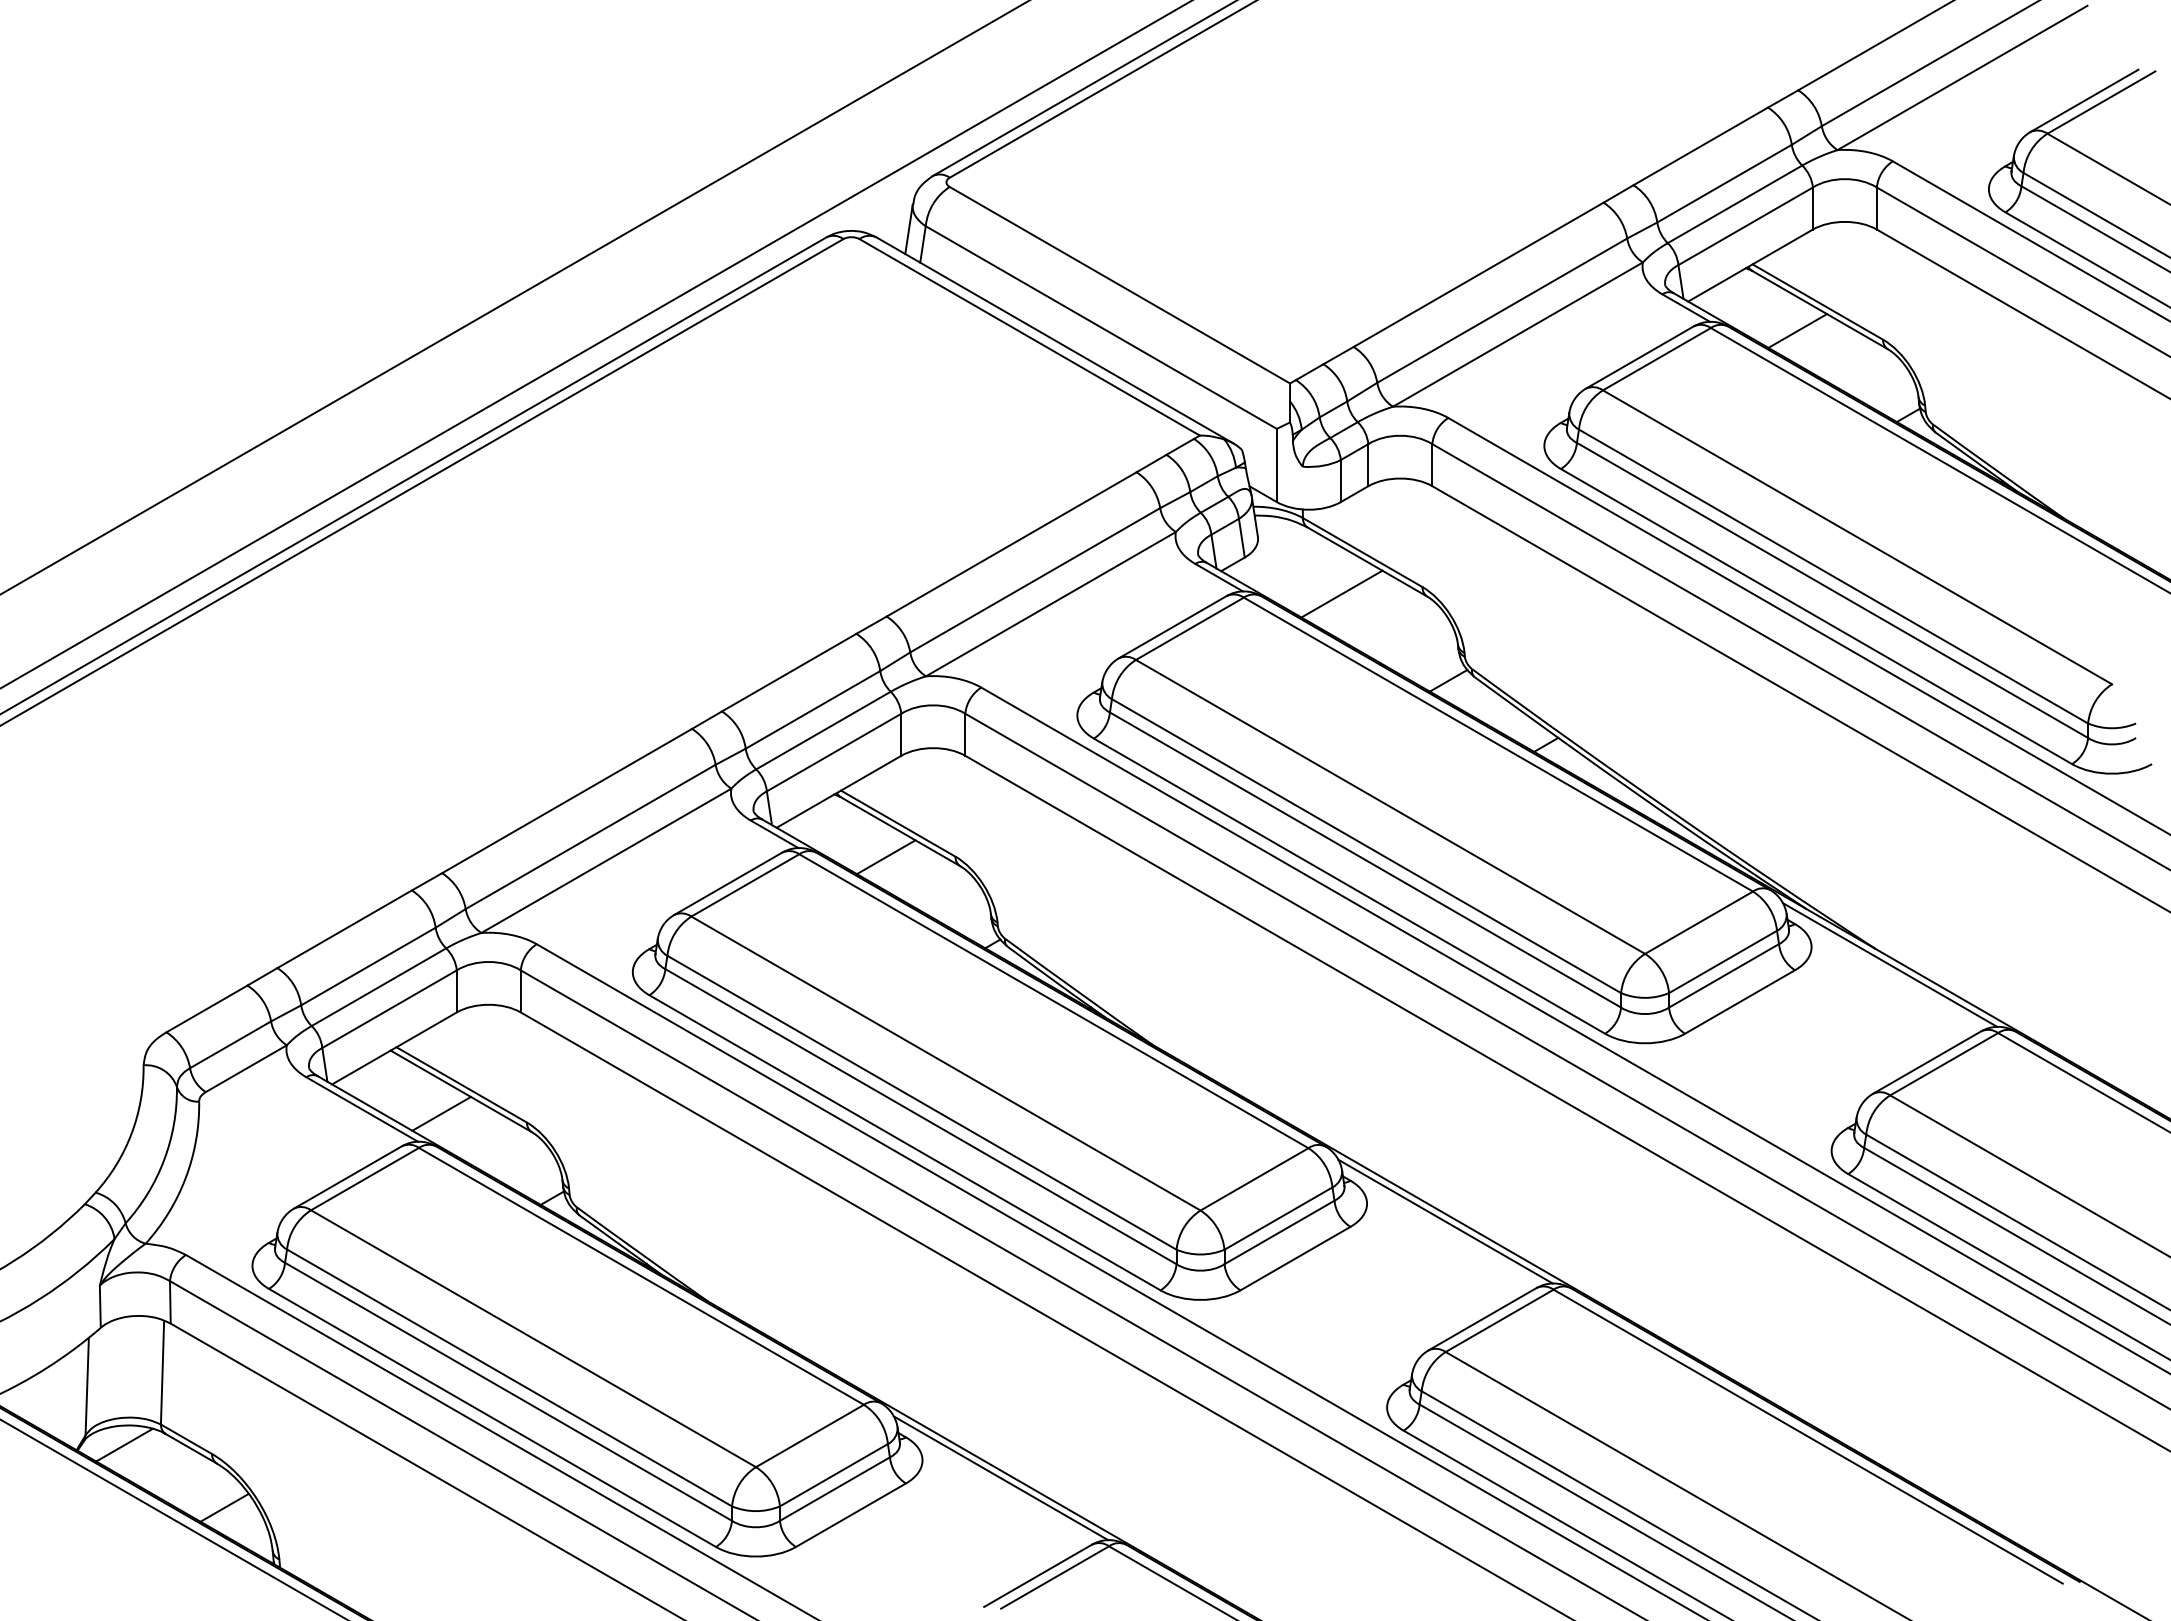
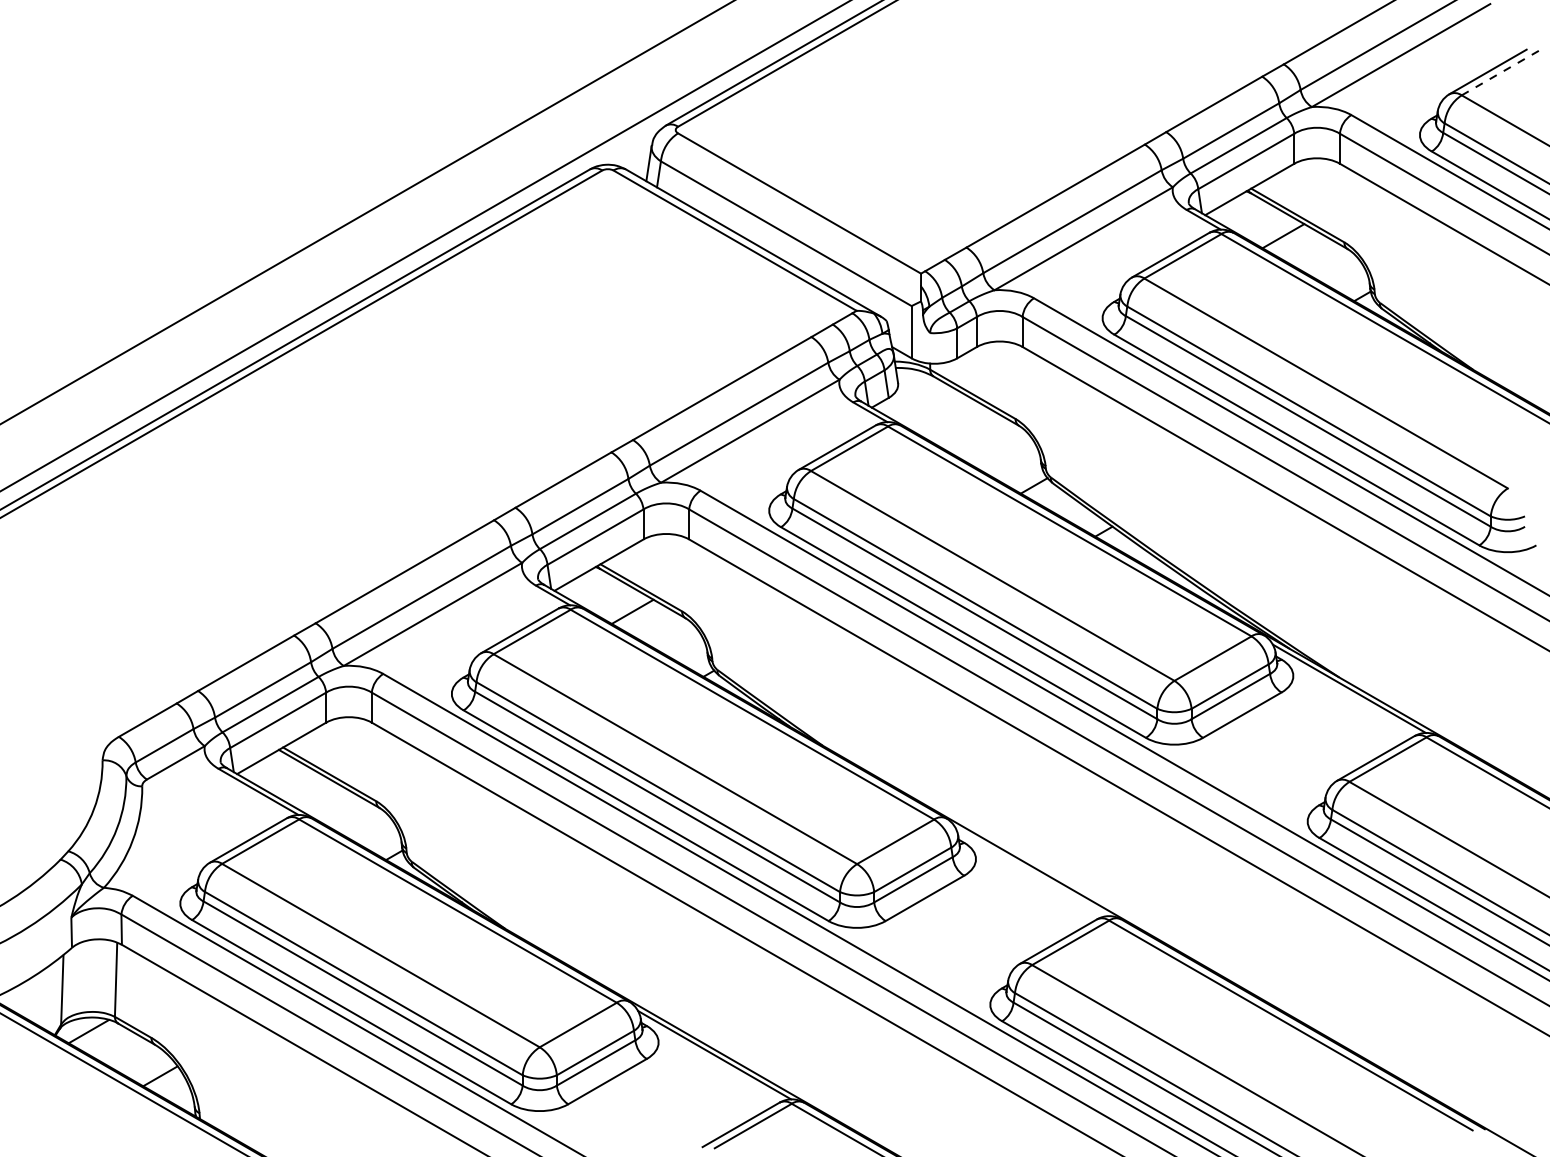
line: (2101, 102) -> (1500, 73), solid -> dashed
line: (1341, 593) -> (957, 423), removed
line: (441, 1113) -> (315, 794), removed
line: (1445, 1221) -> (1032, 871), removed

